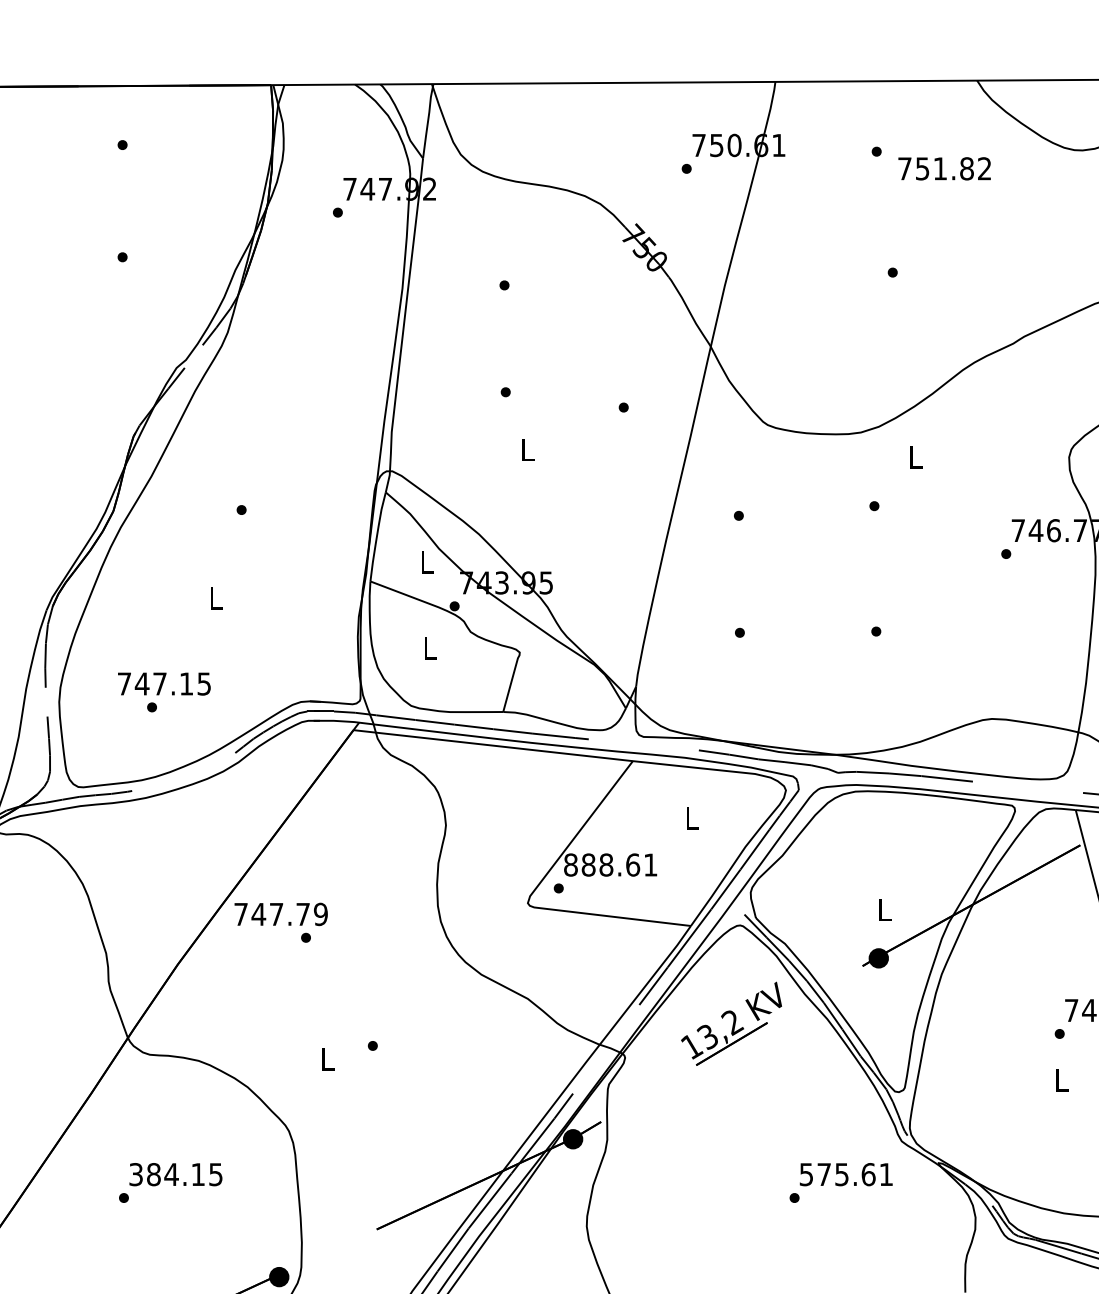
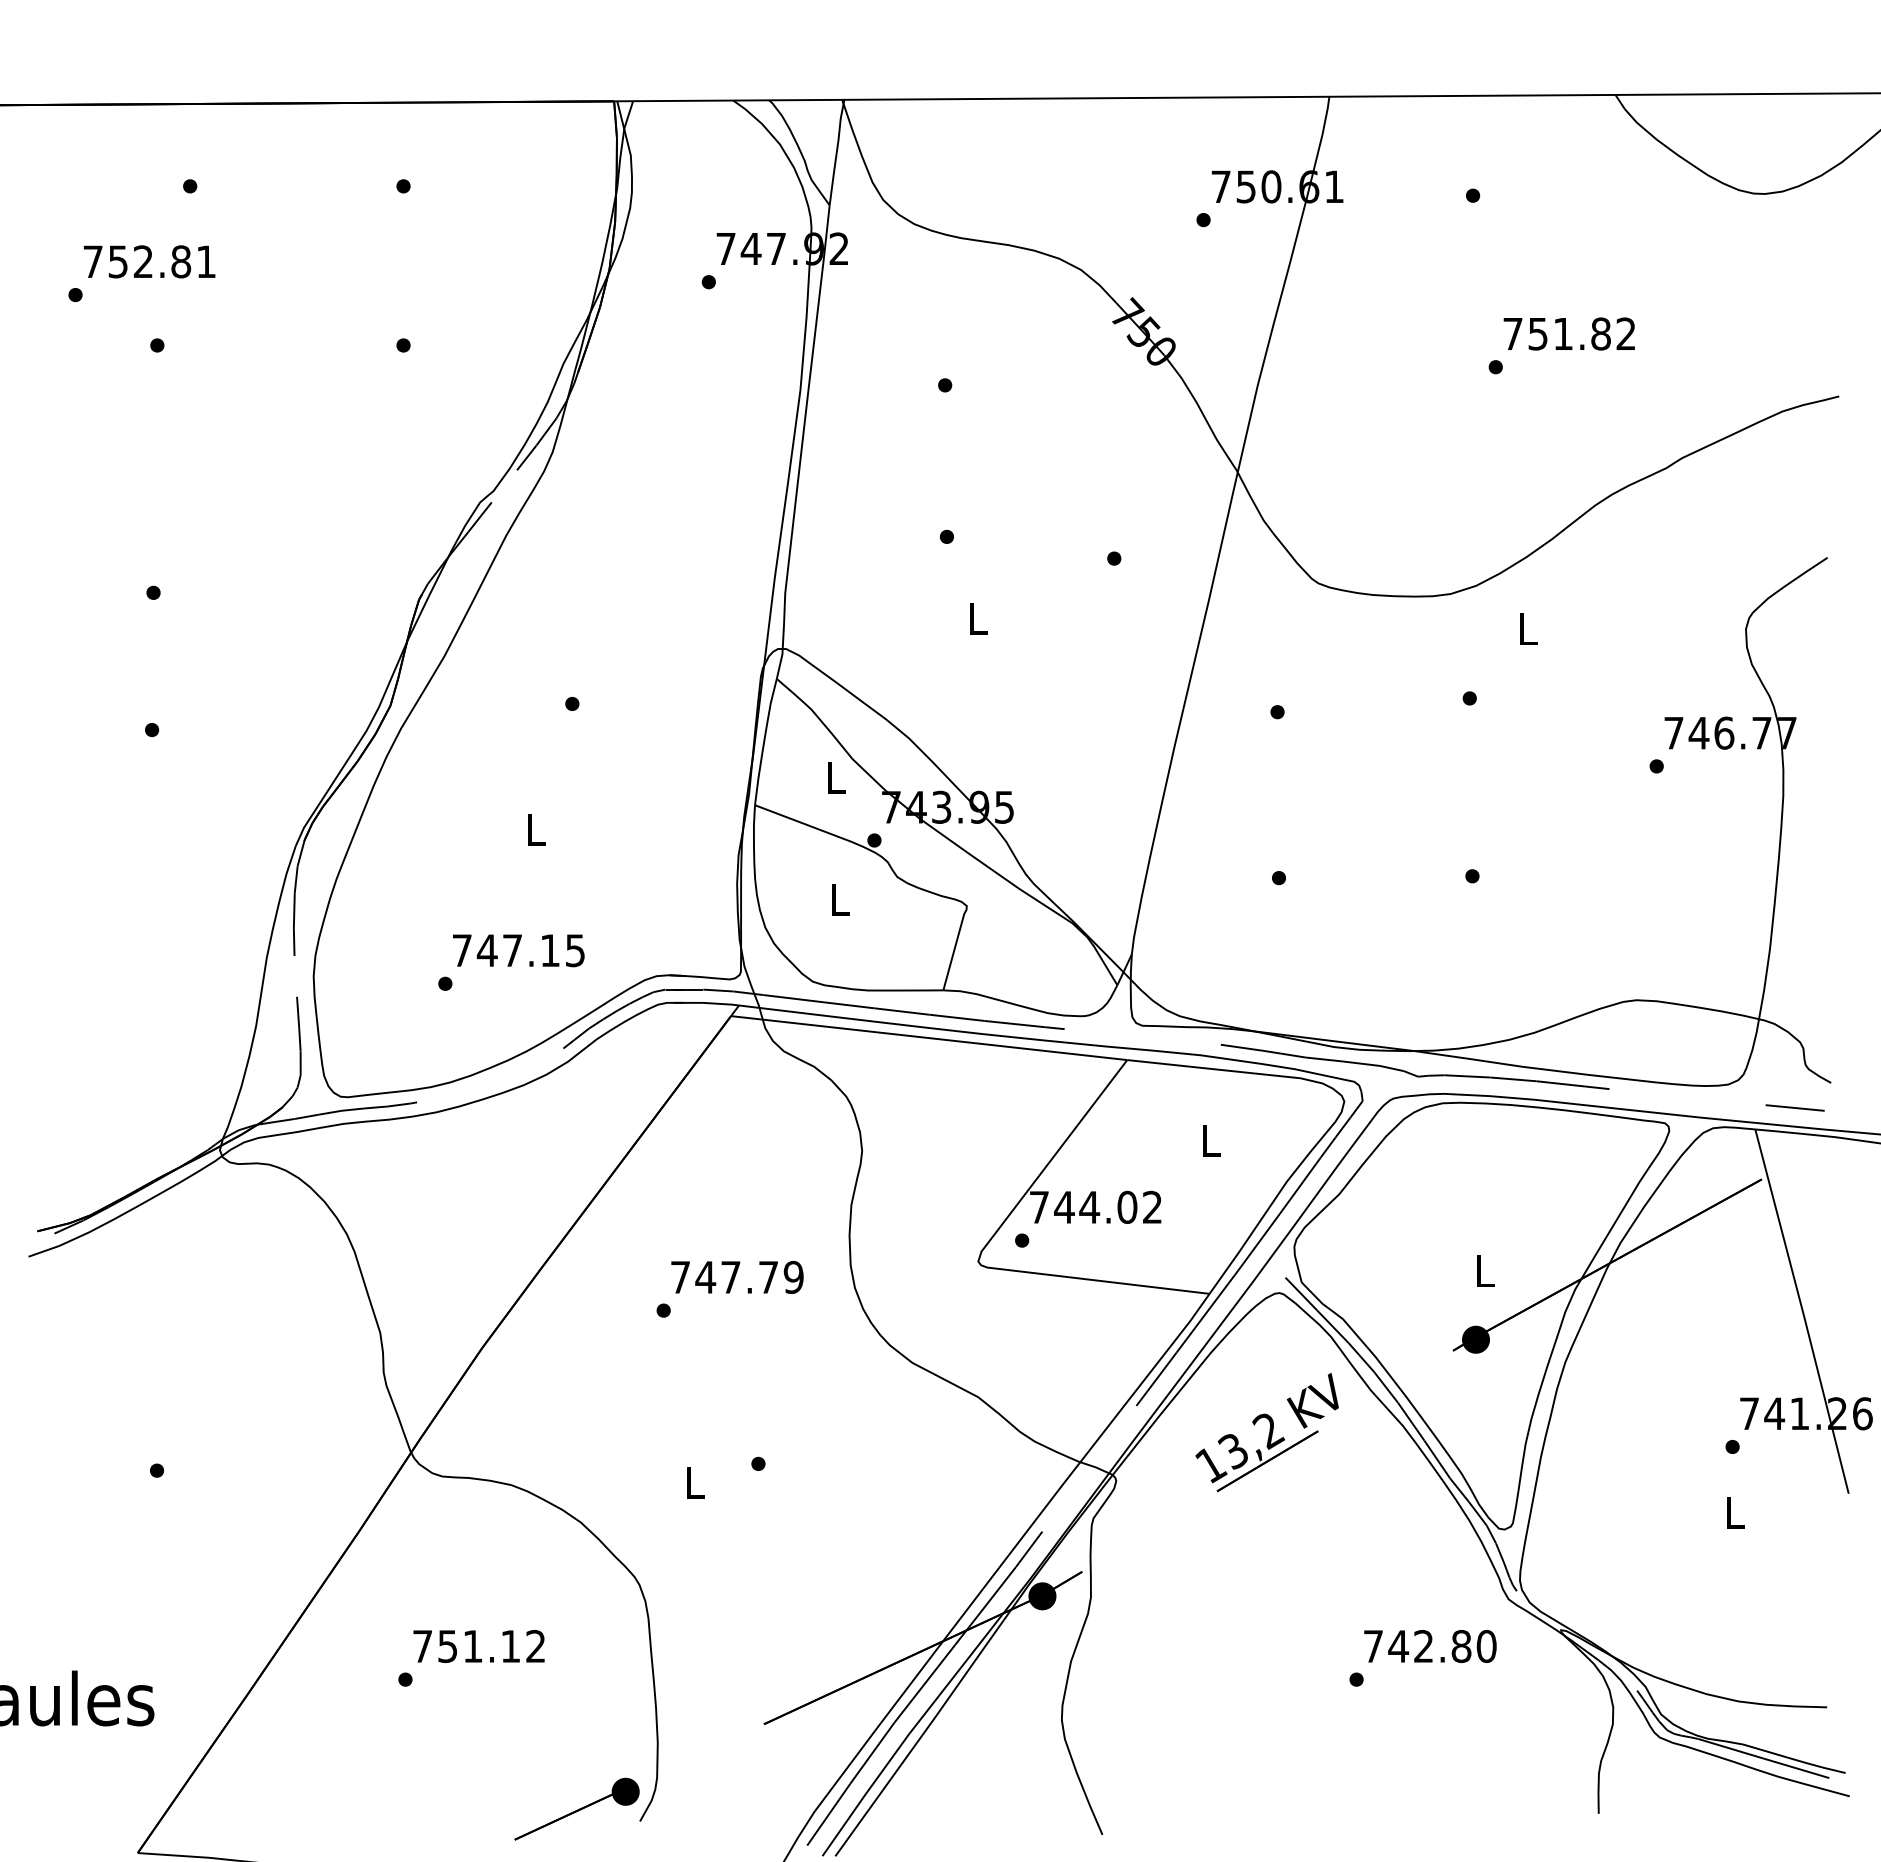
text: (944, 168) -> (1568, 333), moved
text: (164, 683) -> (518, 950), moved
text: (610, 864) -> (1095, 1206), 888.61 -> 744.02
text: (281, 913) -> (737, 1276), moved
text: (176, 1174) -> (479, 1646), 384.15 -> 751.12
text: (846, 1174) -> (1430, 1646), 575.61 -> 742.80

